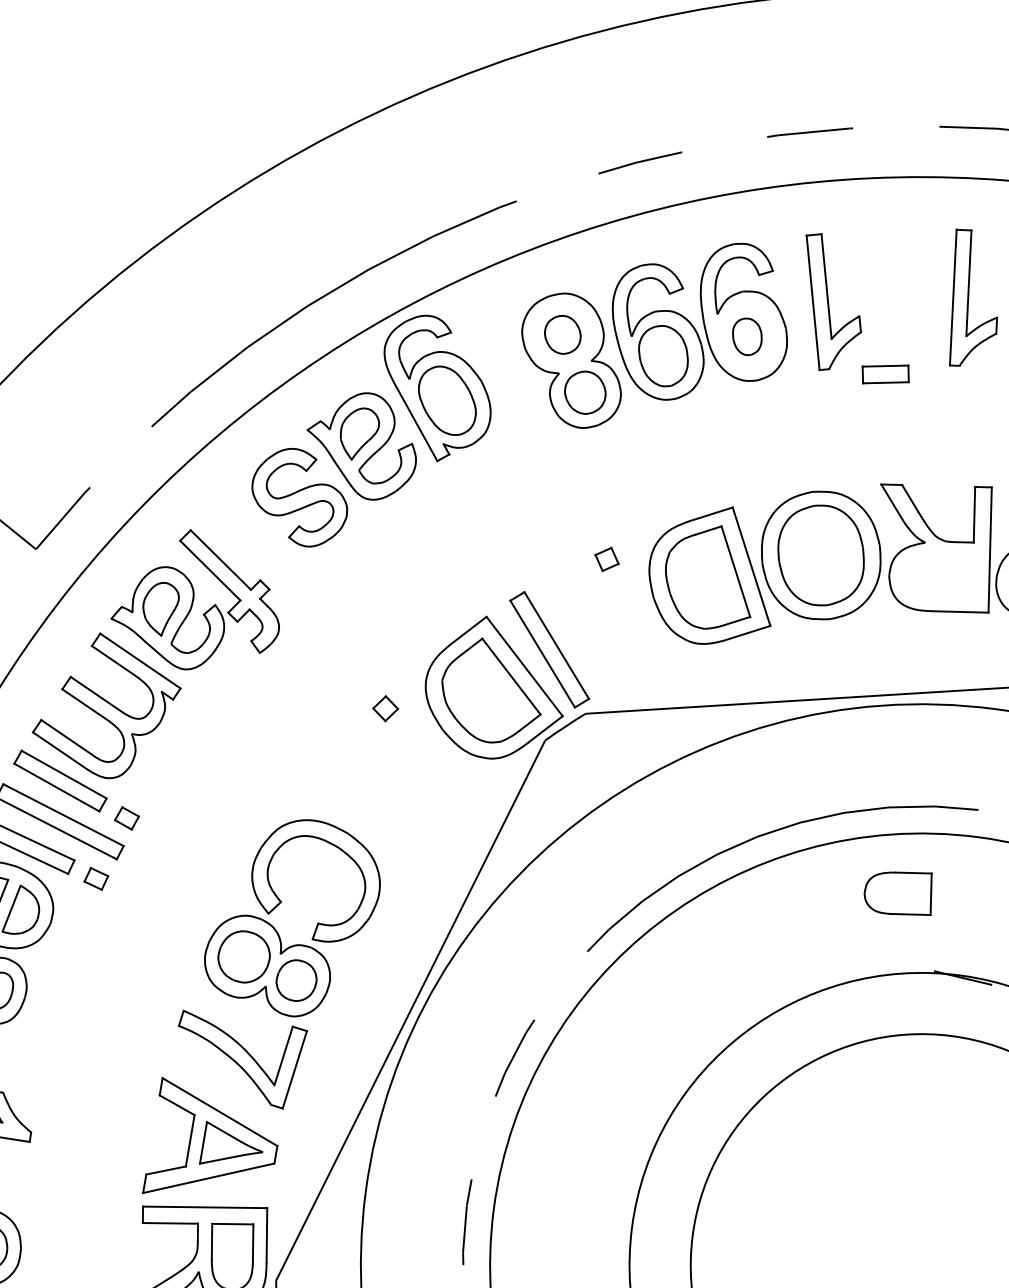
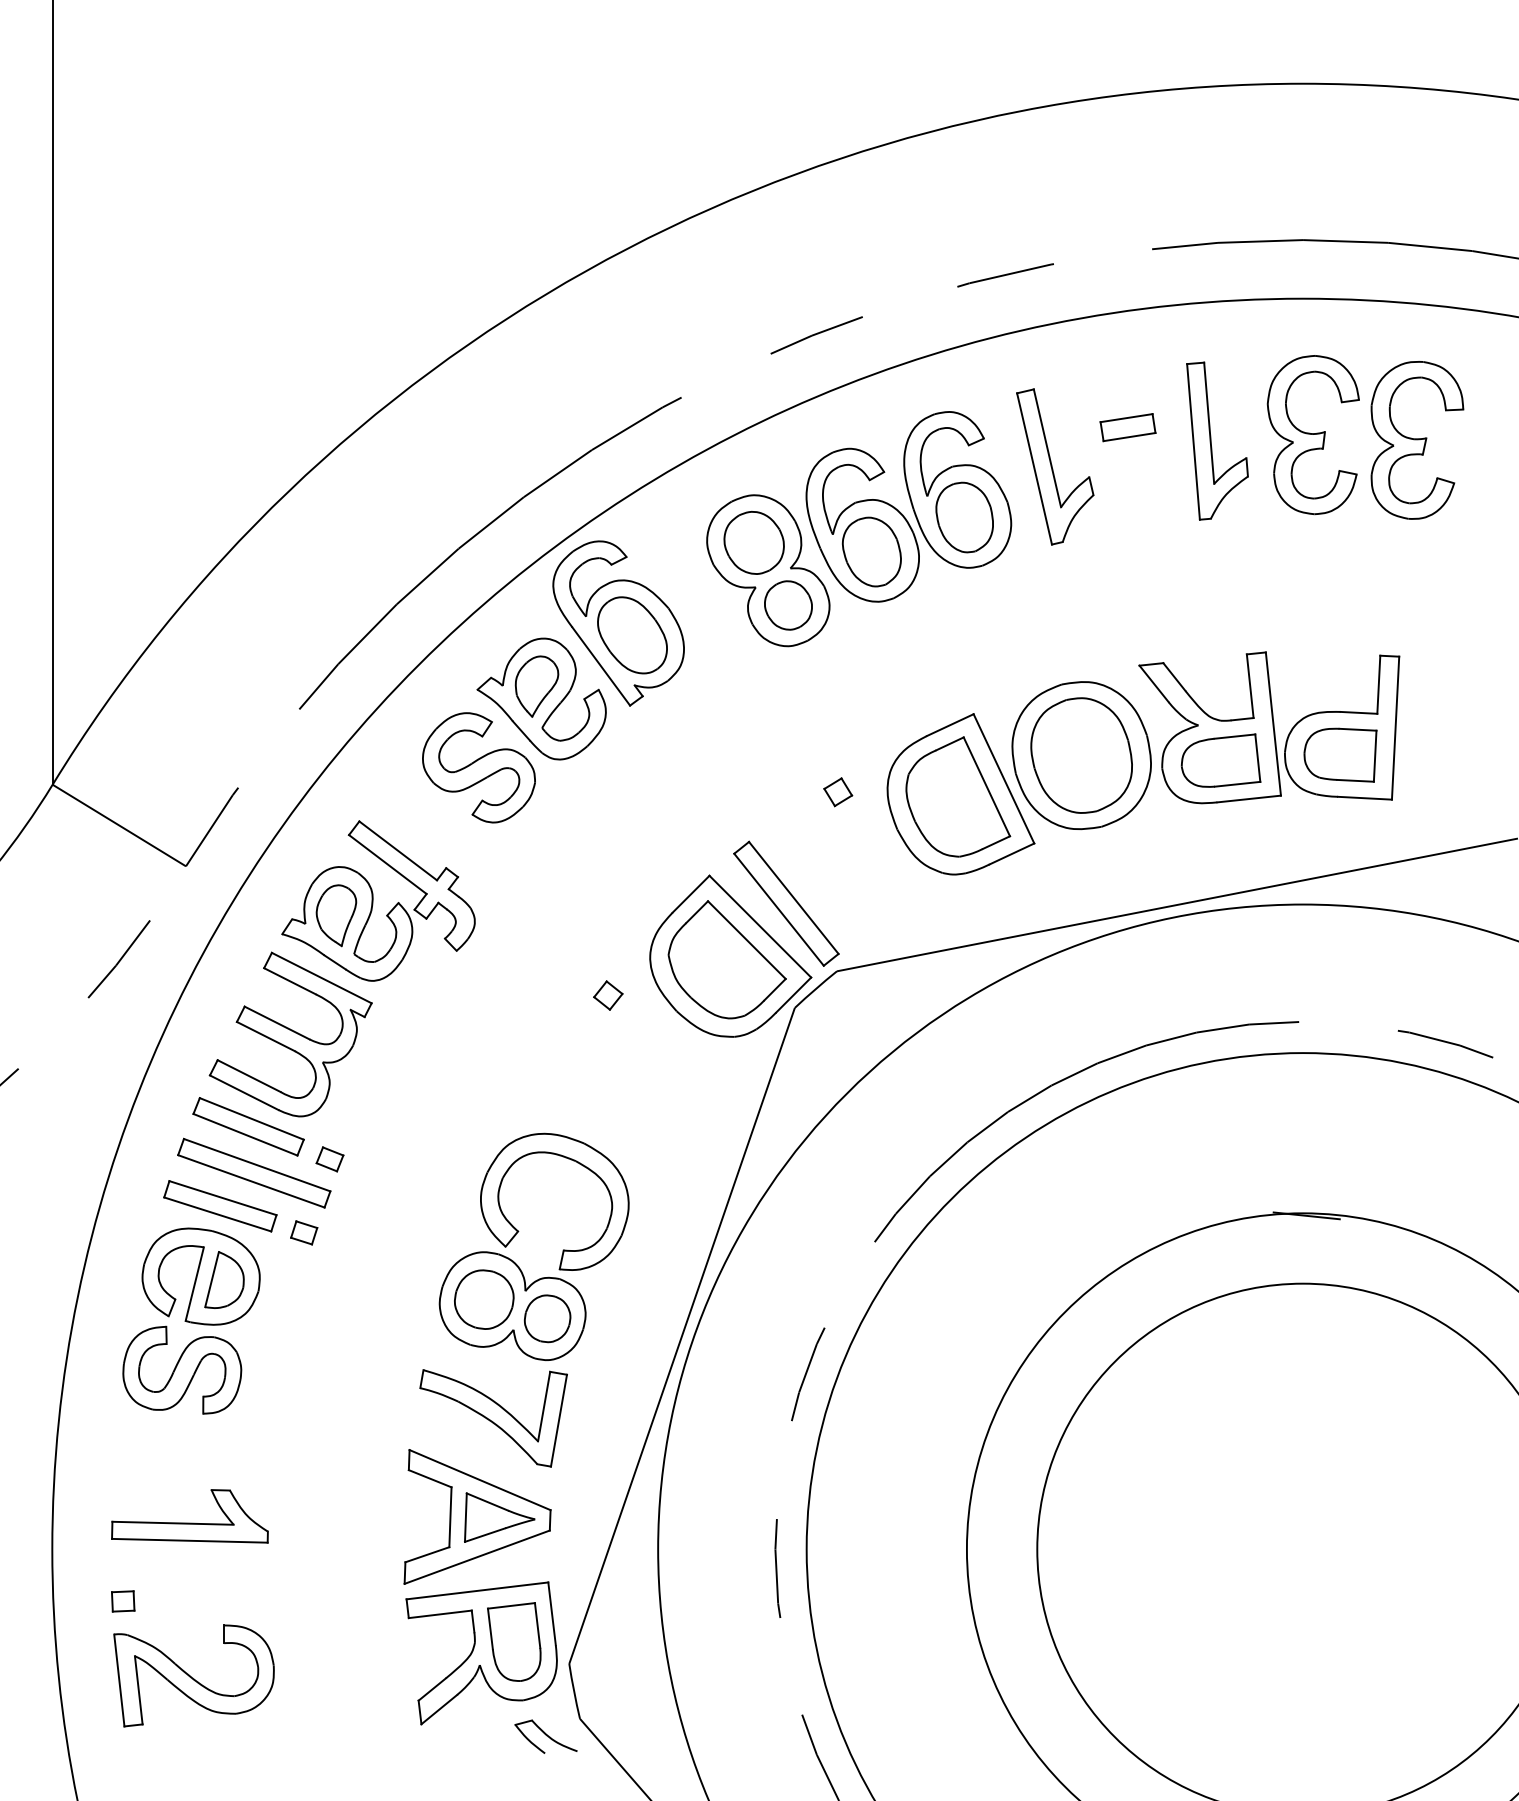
part: (562, 334) -> (753, 542), size x1.43
part: (747, 336) -> (964, 517), size x1.67
part: (885, 374) -> (1127, 427), moved
part: (898, 892) -> (1220, 760), moved

